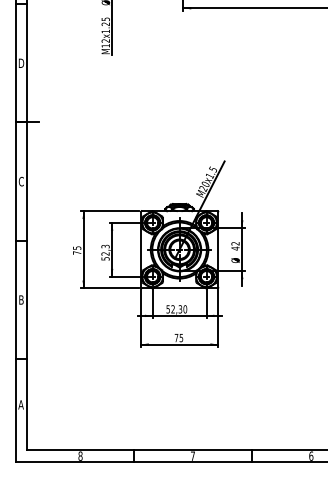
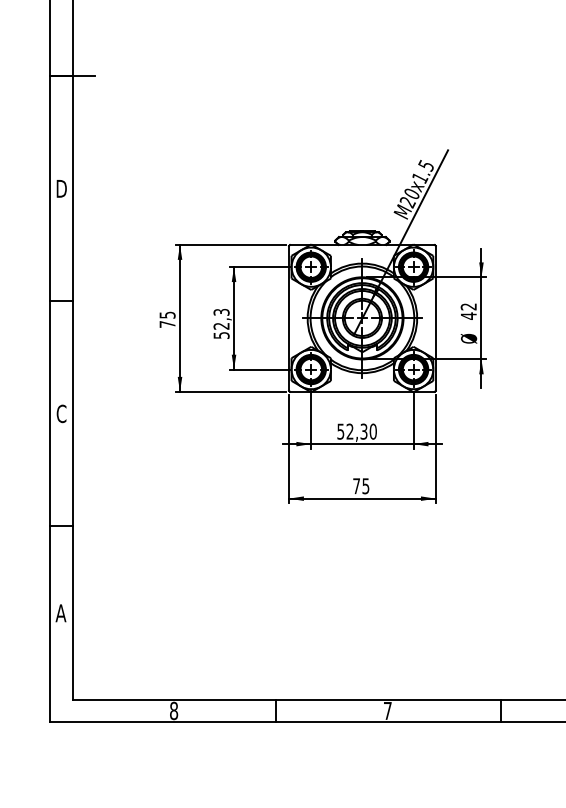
text: (21, 181) -> (61, 188), C -> D
text: (20, 299) -> (59, 412), B -> C

